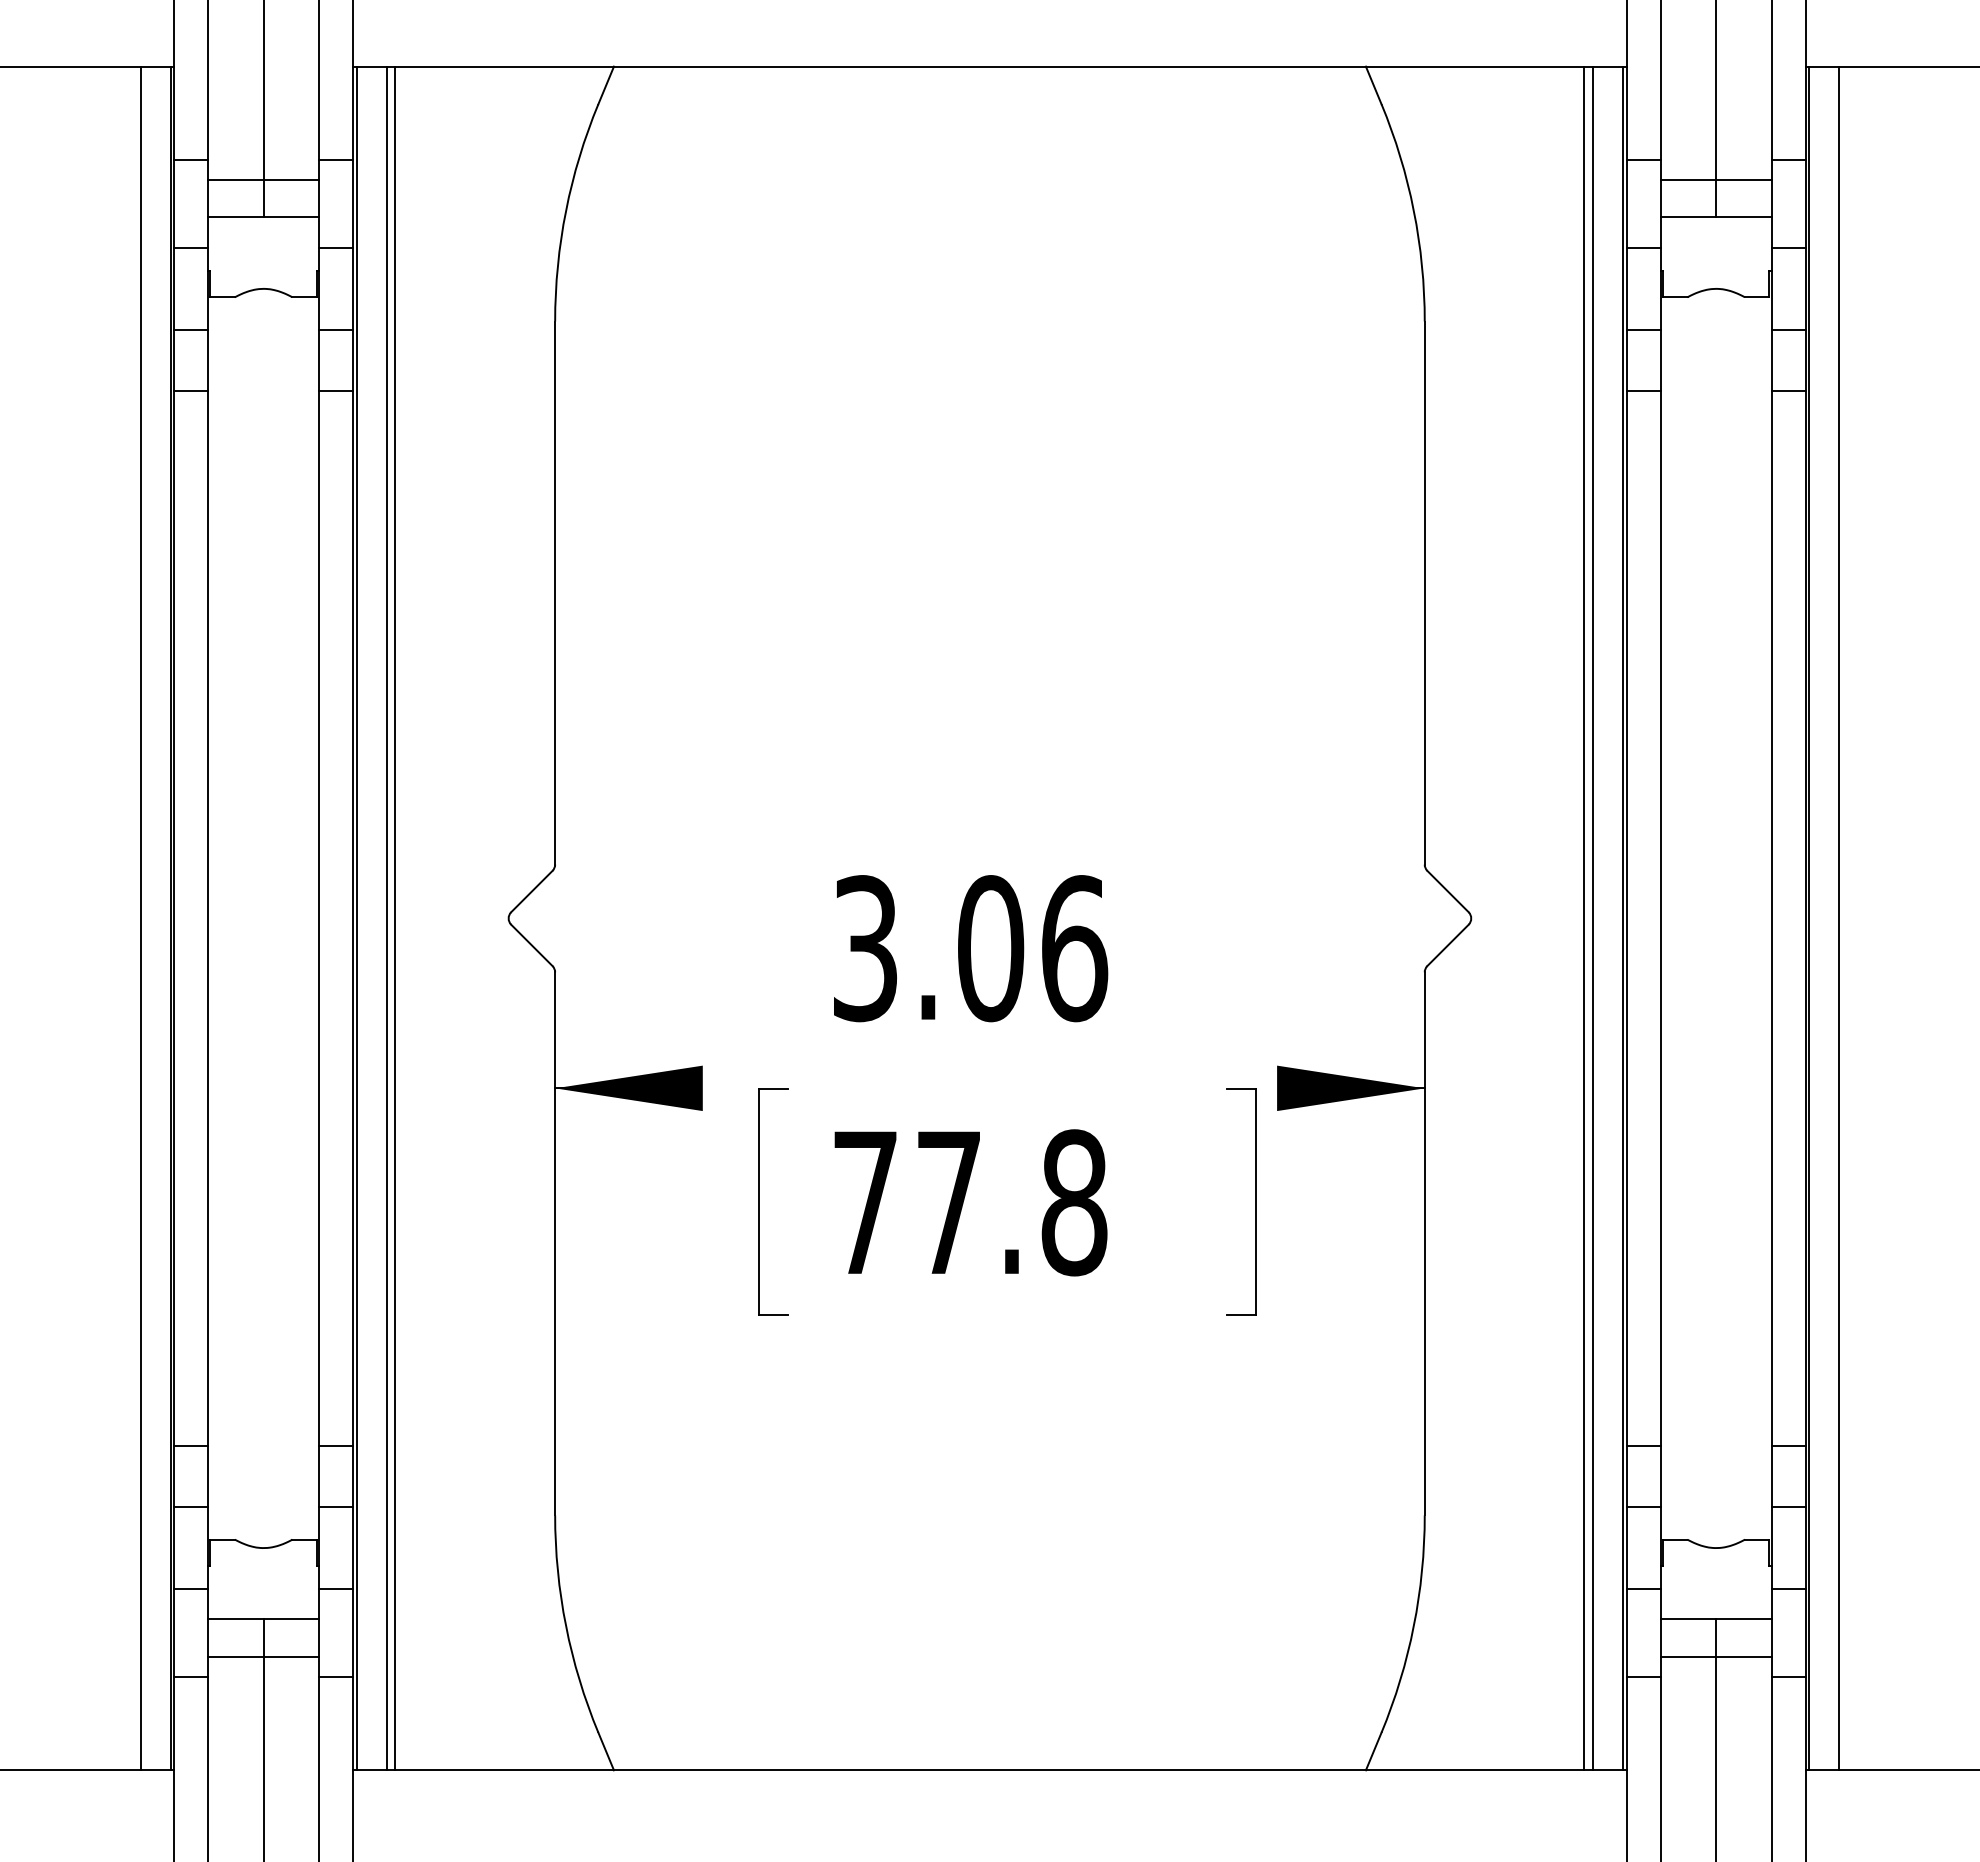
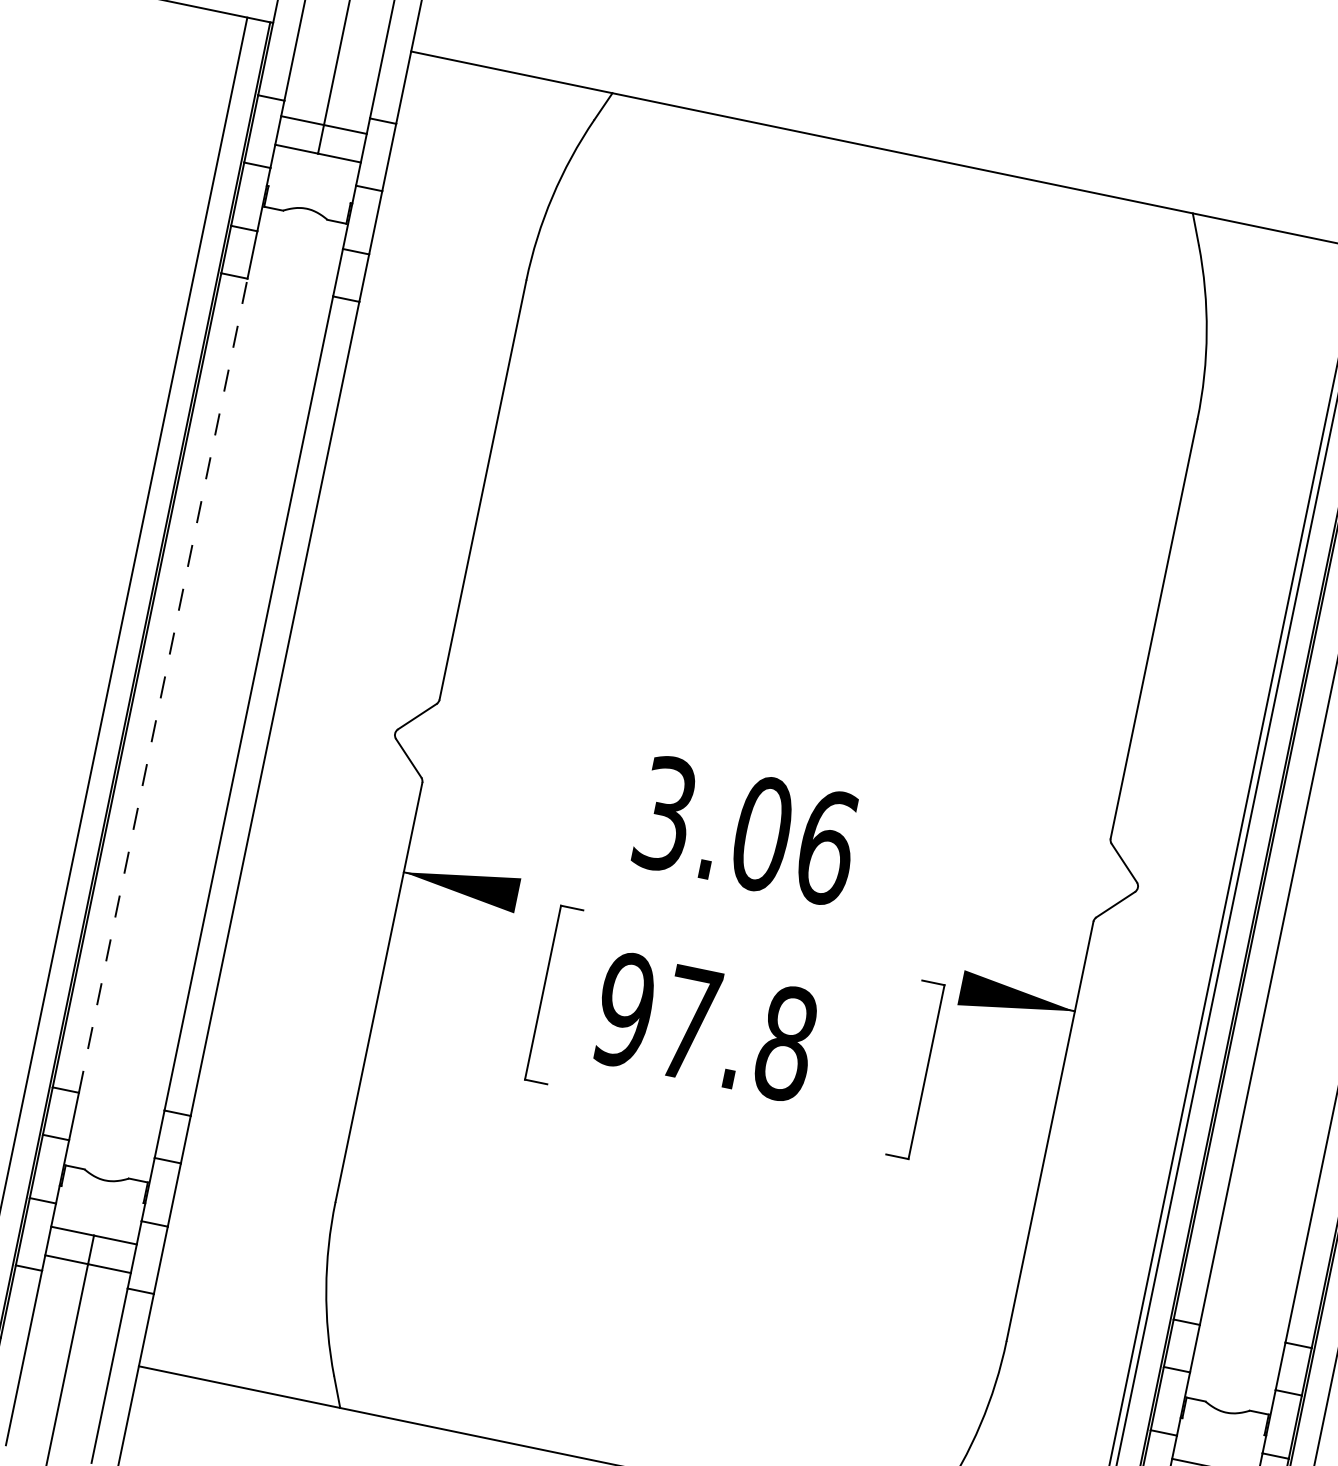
line: (208, 917) -> (163, 685), solid -> dashed
line: (356, 918) -> (277, 709), removed
line: (386, 918) -> (300, 714), removed
line: (395, 918) -> (307, 715), removed
text: (865, 1202) -> (625, 1009), 77.8 -> 97.8

